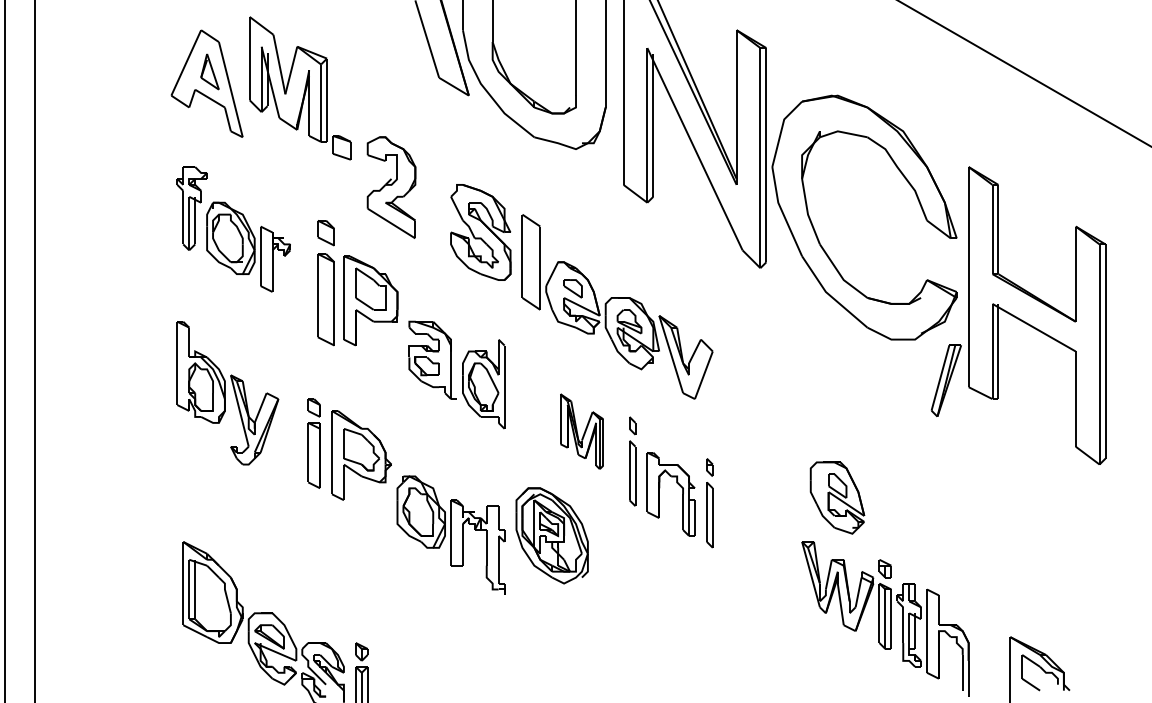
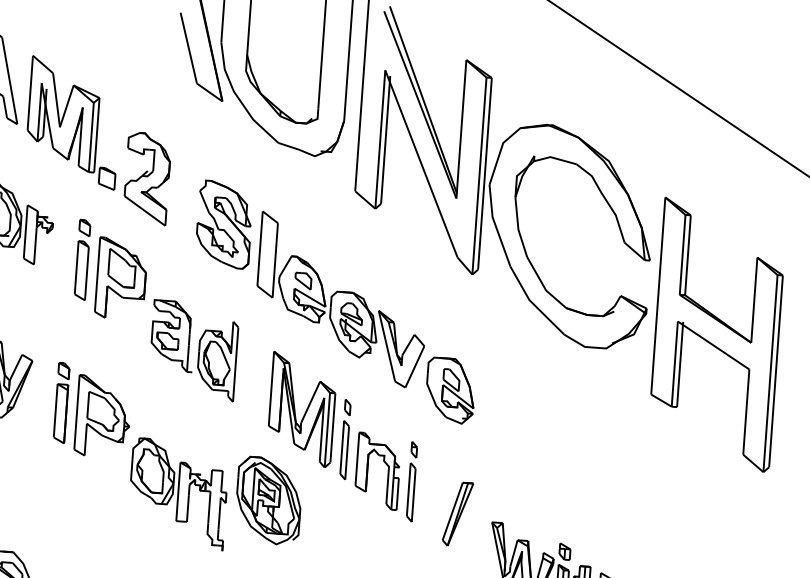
part: (300, 88) -> (73, 123), moved
part: (325, 282) -> (82, 259), size x0.71
part: (945, 380) -> (457, 514), moved
part: (581, 431) -> (301, 409), size x1.67
part: (837, 497) -> (450, 390), moved

